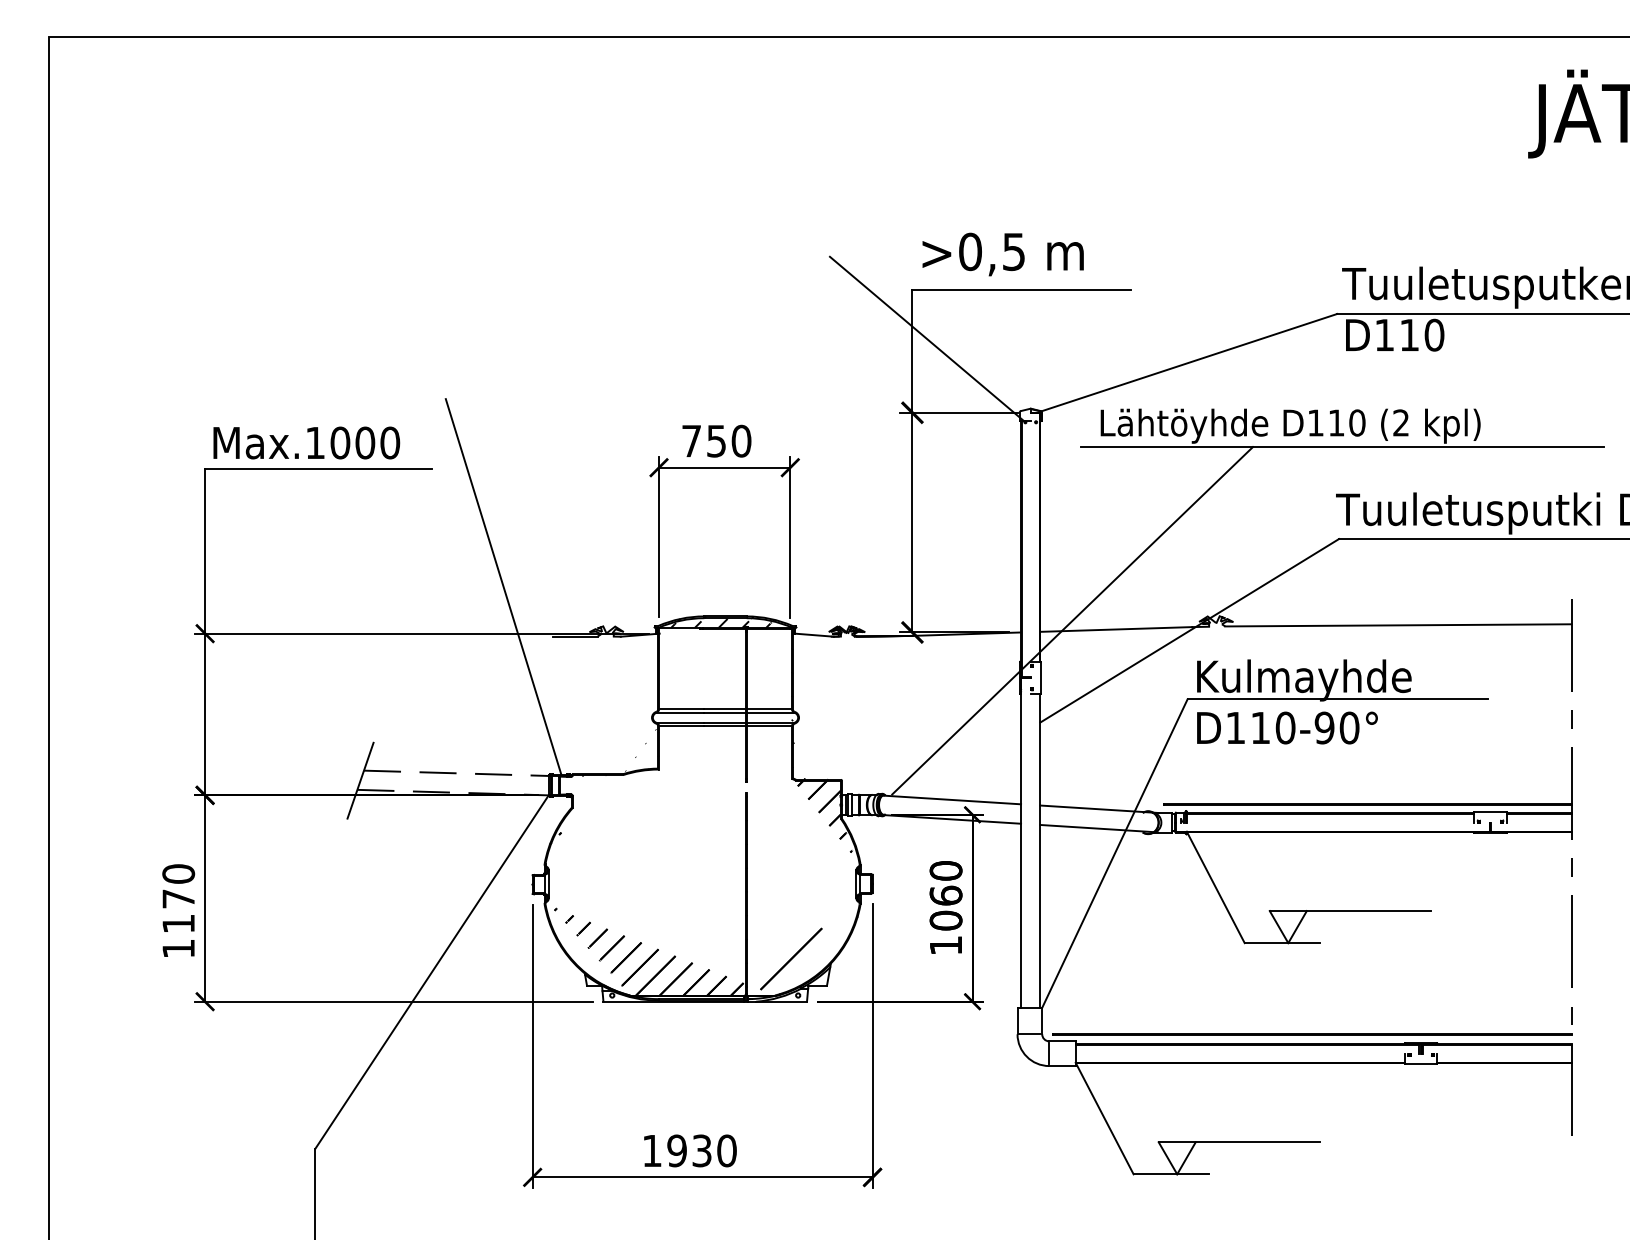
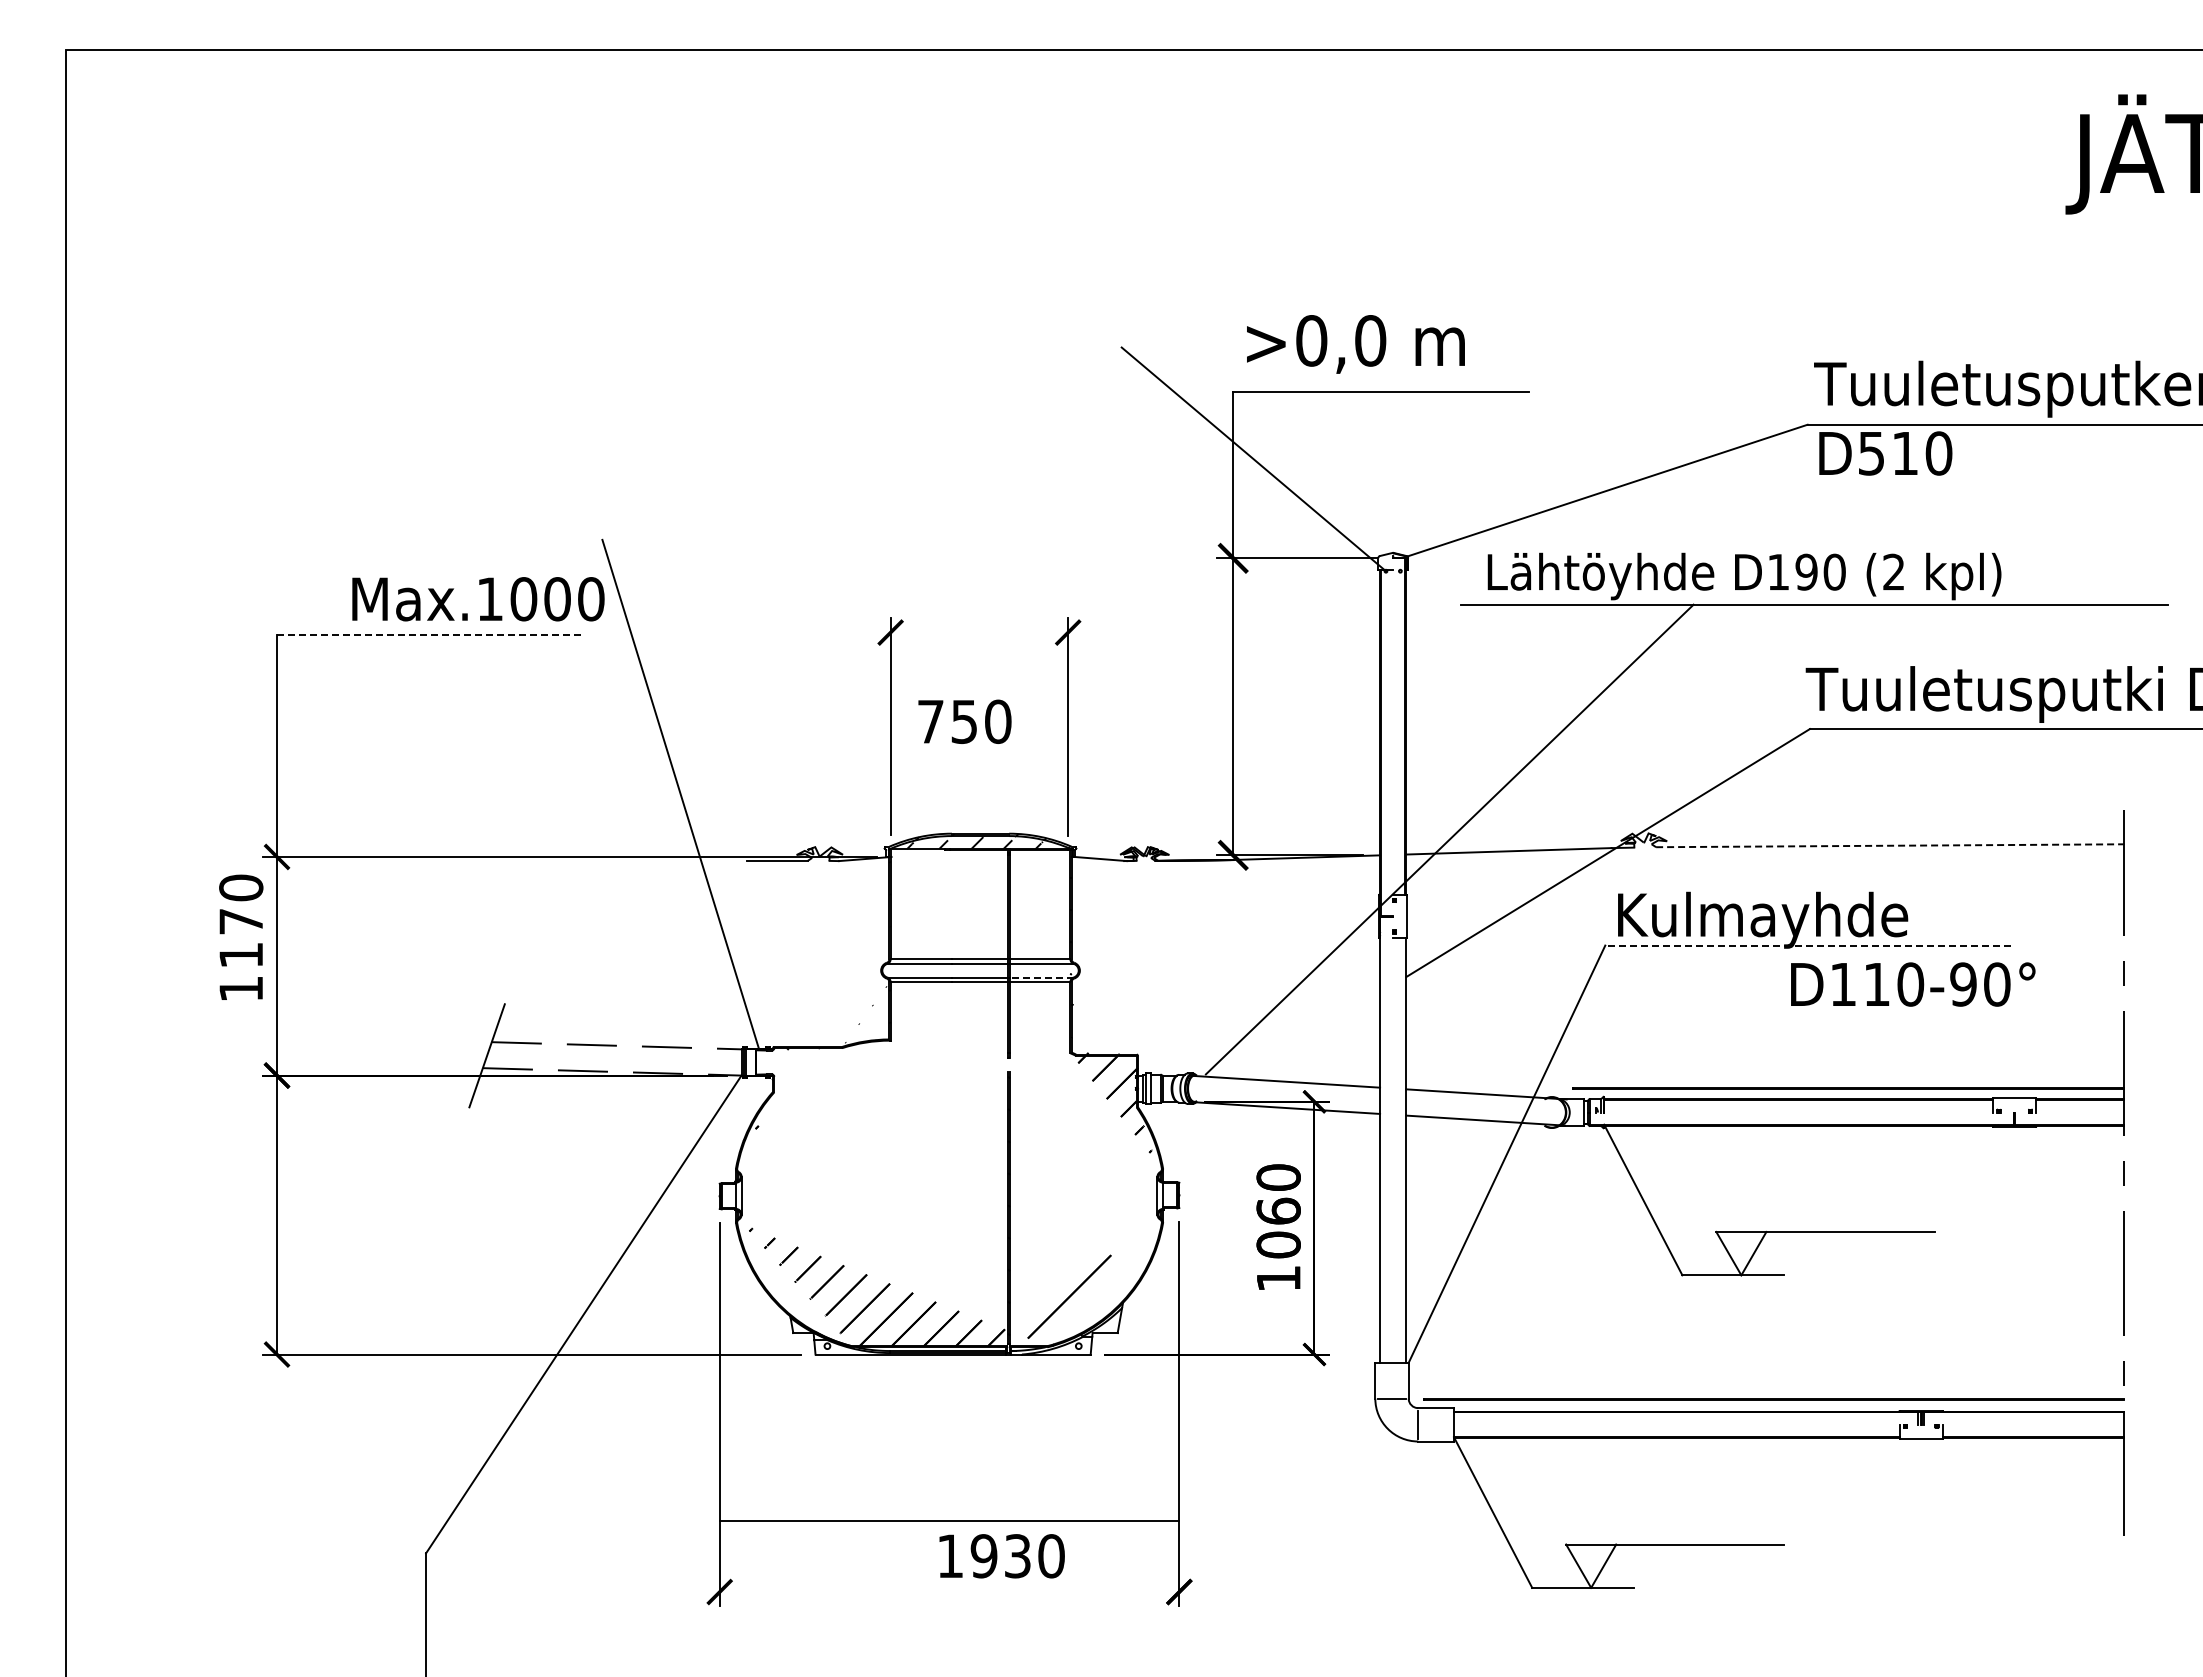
text: (1013, 251) -> (1370, 340), >0,5 -> >0,0
text: (1384, 335) -> (1871, 453), D110 -> D510
text: (1336, 422) -> (1806, 571), D110 -> D190
text: (716, 440) -> (964, 721), moved
text: (306, 443) -> (478, 599), moved
line: (724, 467) -> (979, 632), removed
line: (318, 469) -> (430, 635), solid -> dashed
line: (1398, 625) -> (1890, 845), solid -> dashed
line: (1337, 699) -> (1808, 945), solid -> dashed
line: (770, 722) -> (1041, 977), solid -> dashed
text: (1287, 727) -> (1913, 984), moved
text: (178, 909) -> (241, 936), moved
text: (689, 1151) -> (1001, 1556), moved
line: (702, 1177) -> (949, 1521), moved

